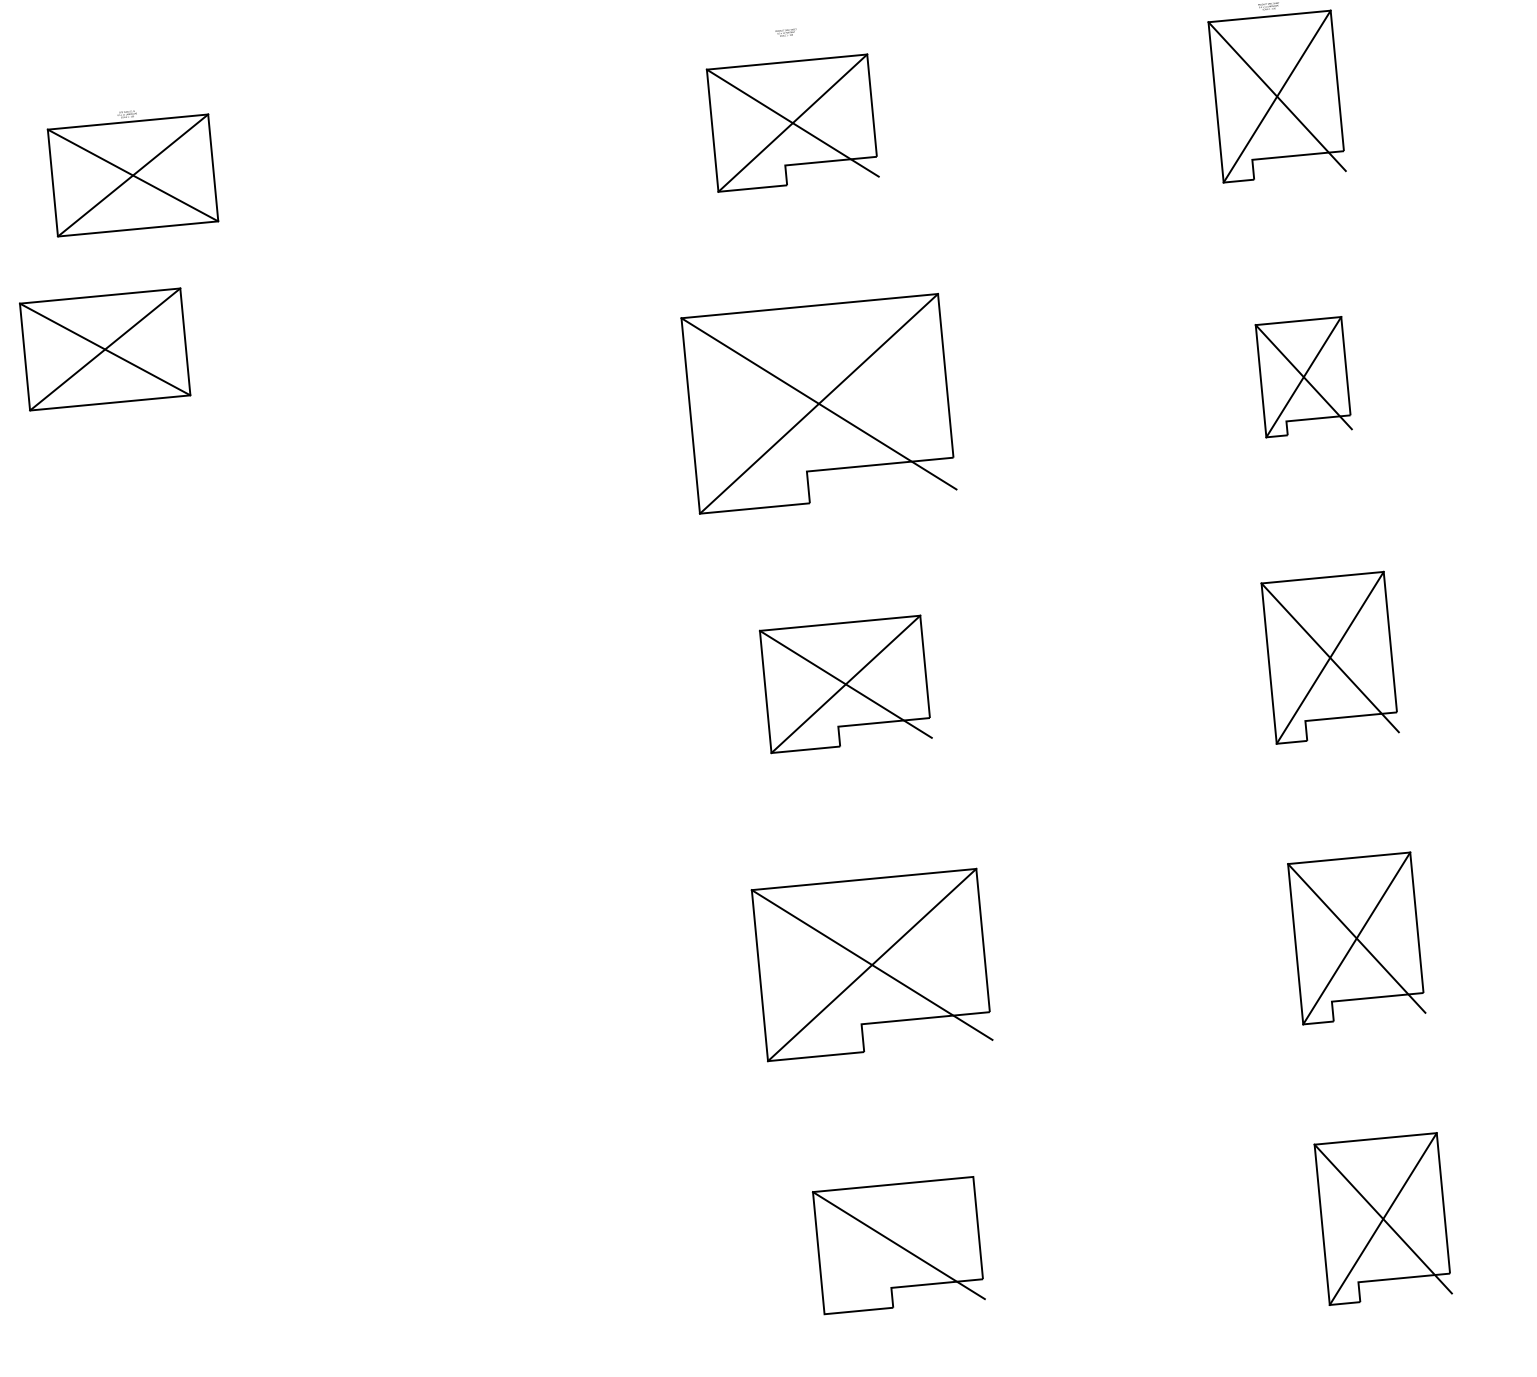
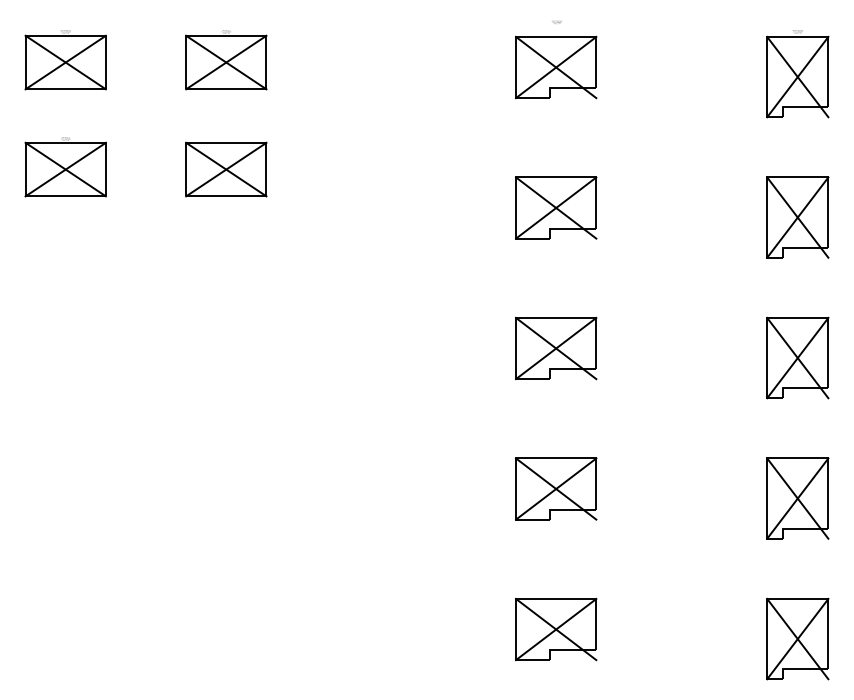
part: (105, 349) -> (226, 169), moved
part: (1303, 377) -> (797, 217), size x1.43
part: (819, 402) -> (556, 207), size x0.62
part: (872, 963) -> (556, 488), size x0.71
line: (899, 1245) -> (556, 629), added

